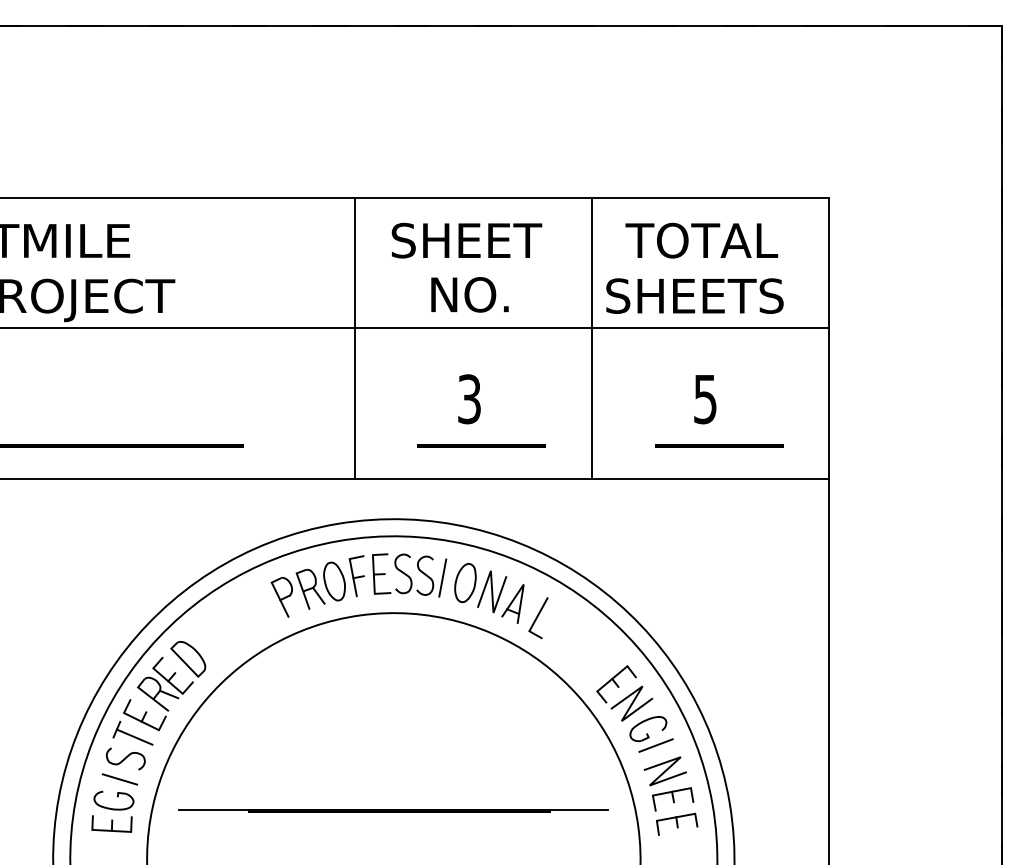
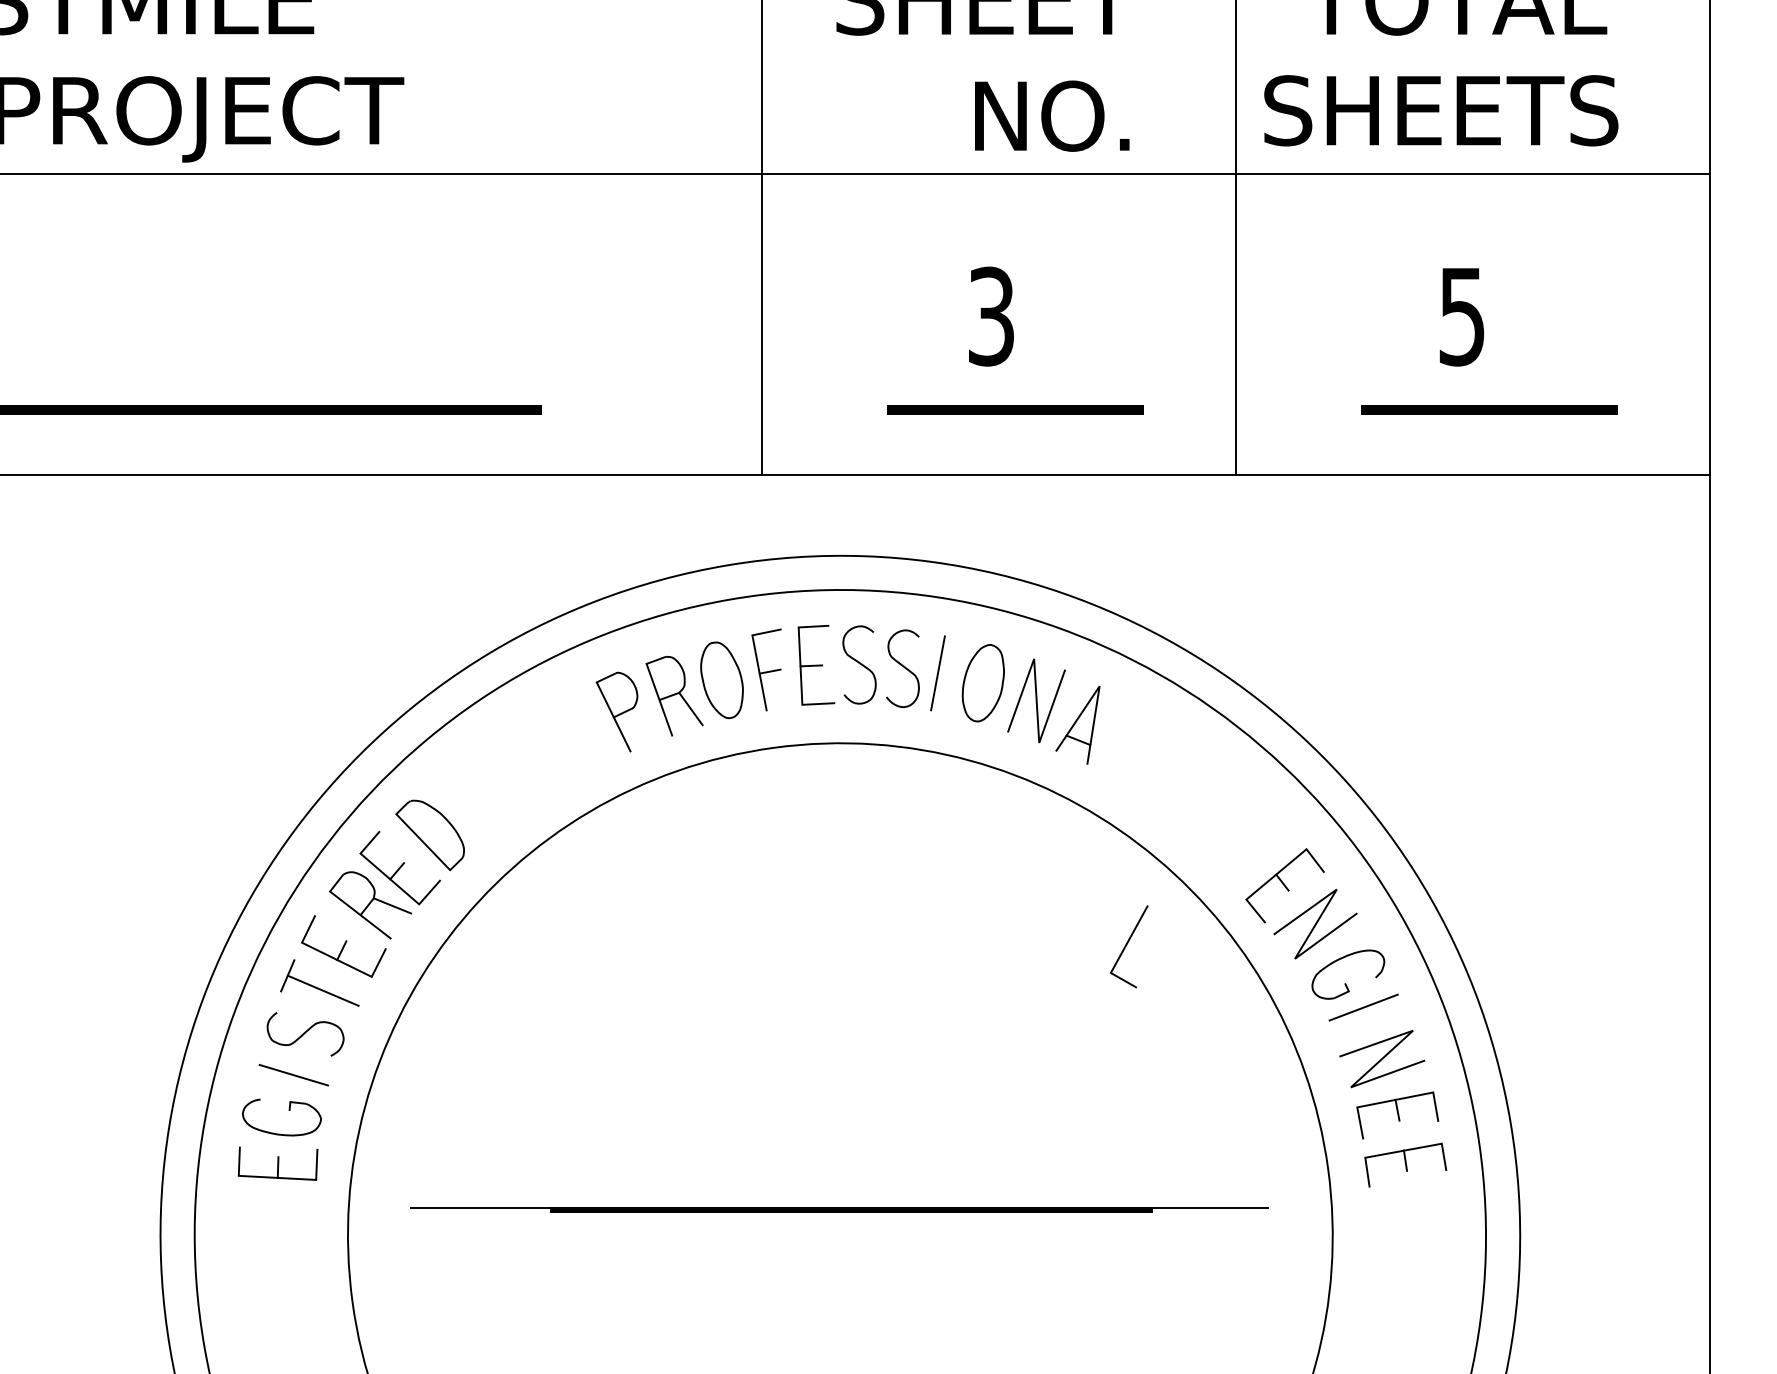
text: (469, 294) -> (1051, 115), moved
line: (537, 618) -> (1127, 947), moved
line: (393, 810) -> (839, 1208), moved

